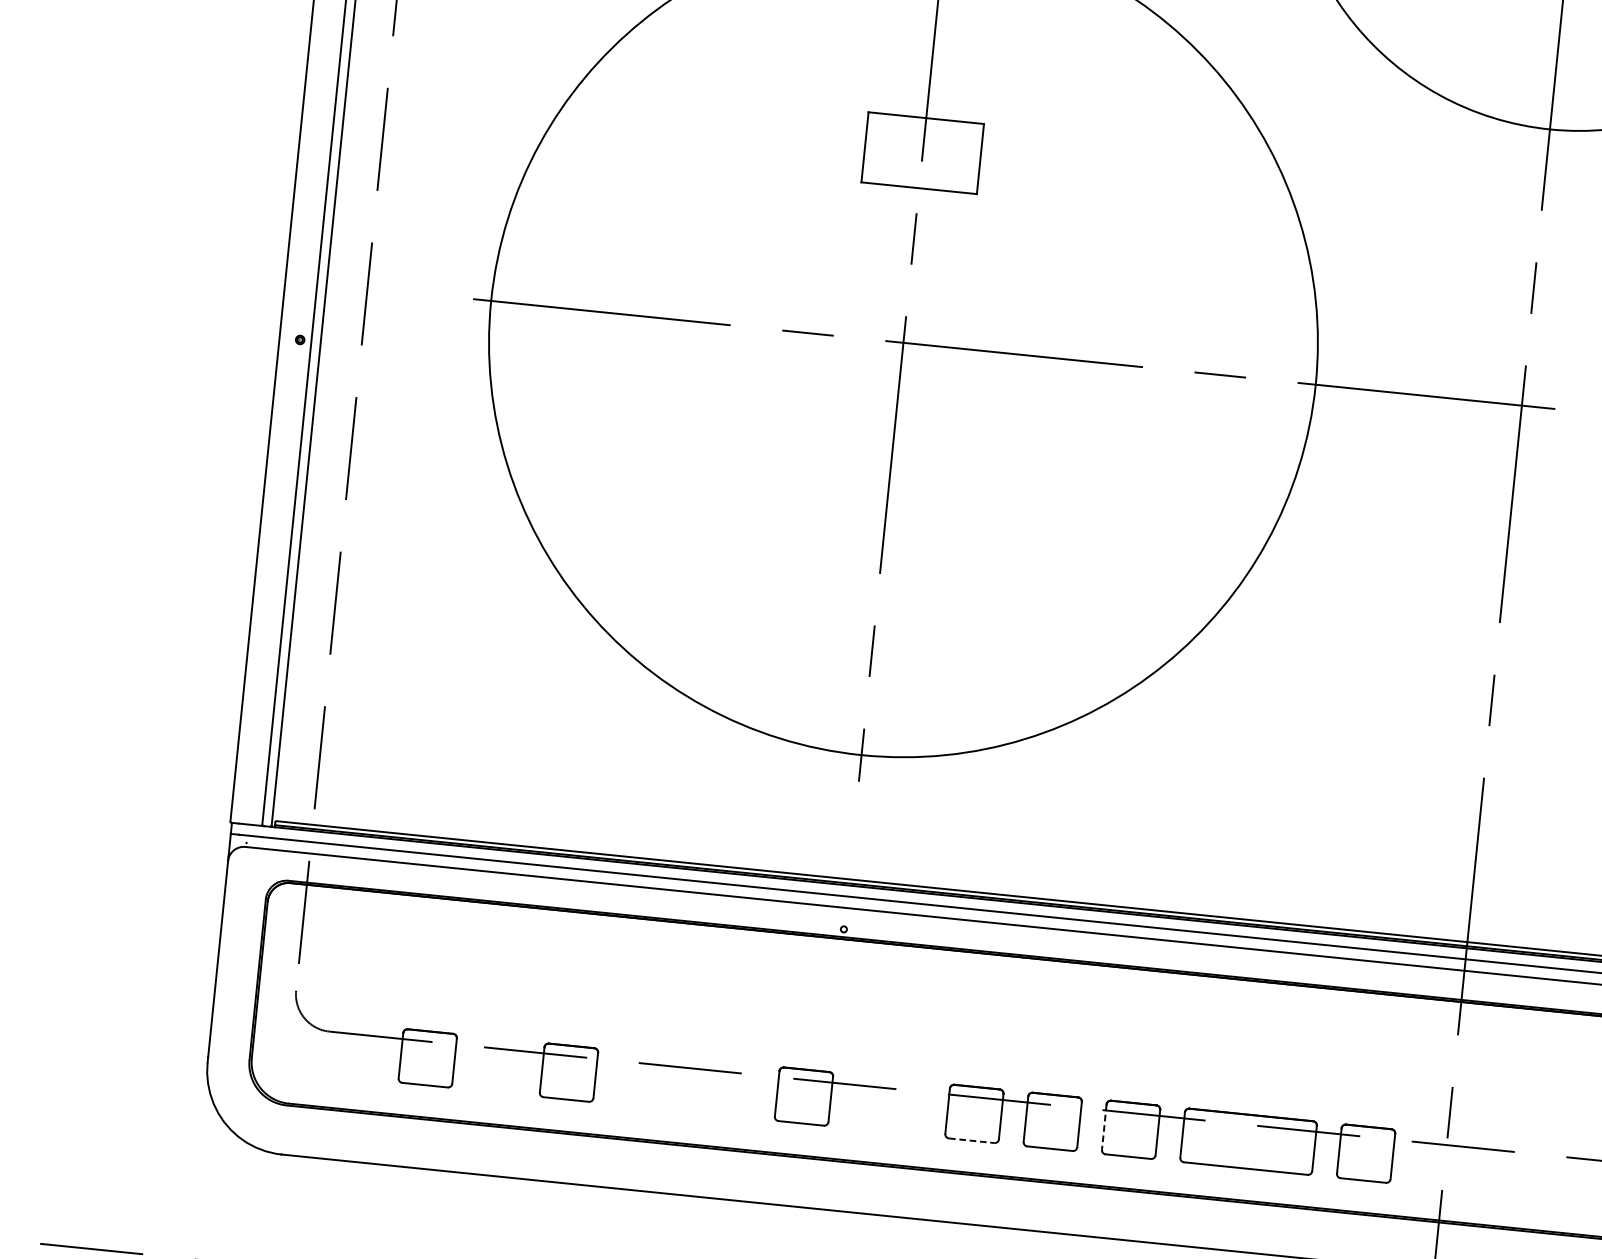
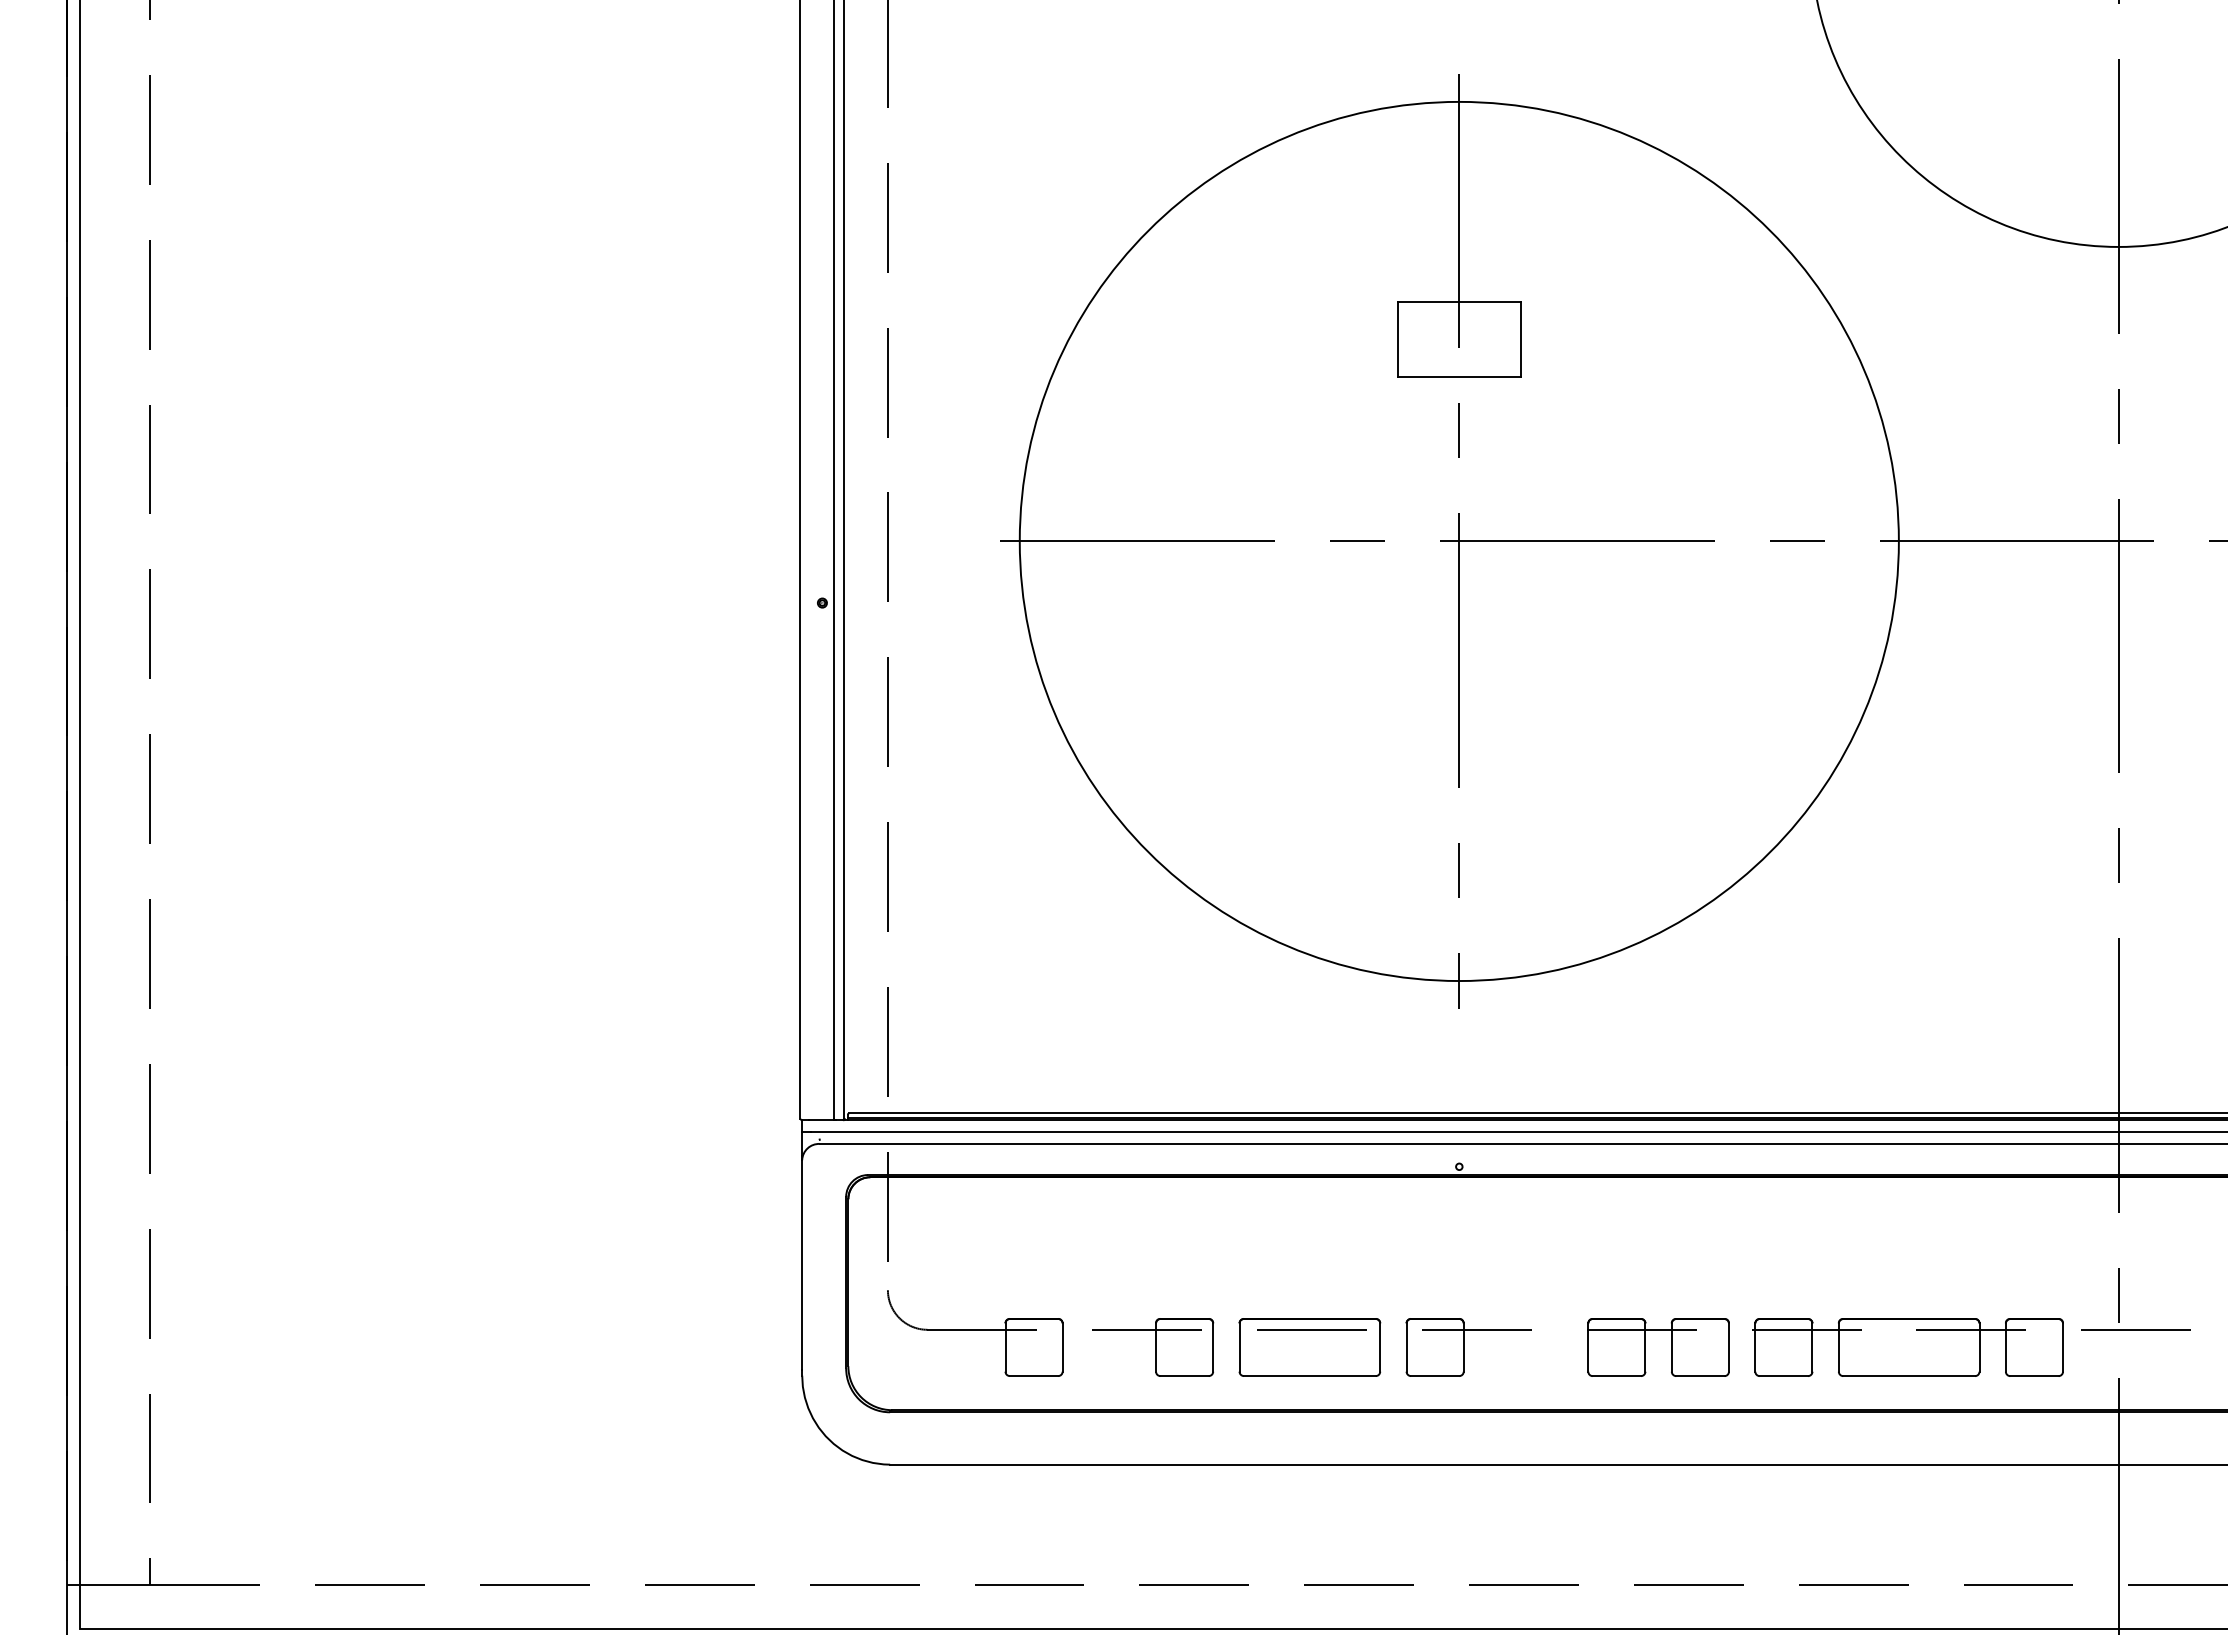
part: (686, 1084) -> (1309, 1347), added
line: (1104, 1128) -> (1755, 1348), dashed -> solid
line: (972, 1141) -> (1617, 1376), dashed -> solid

